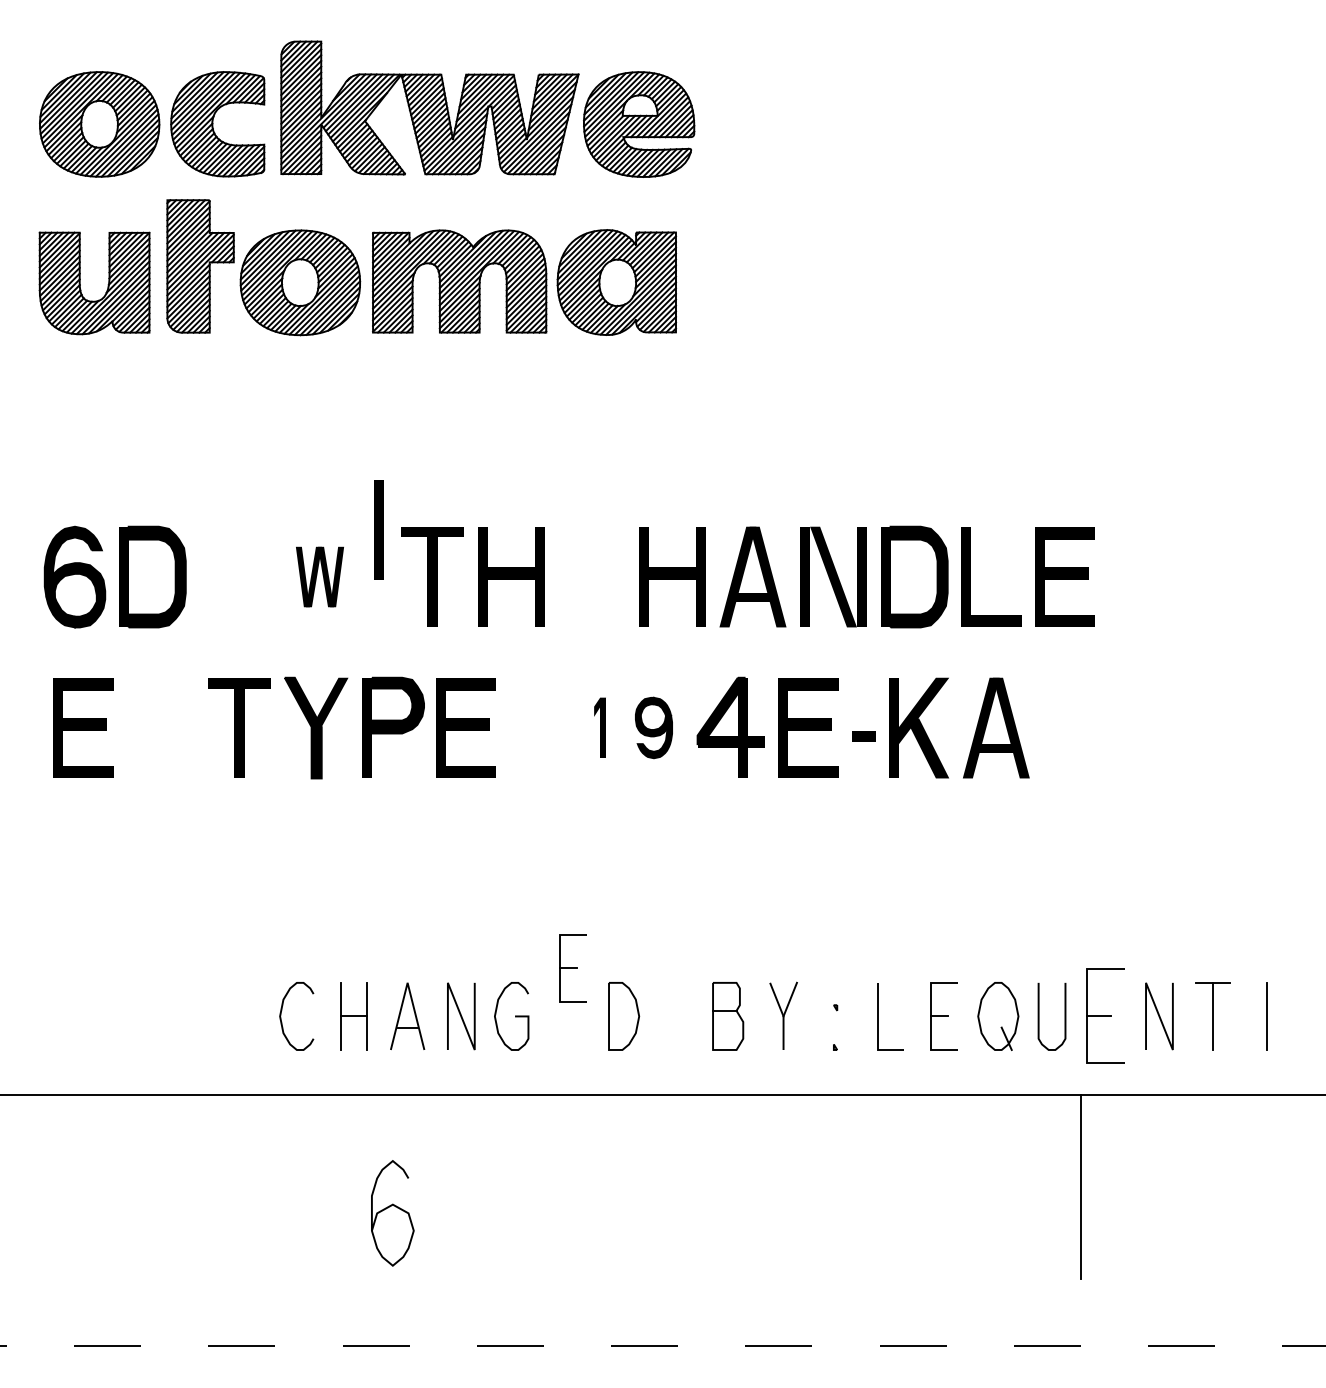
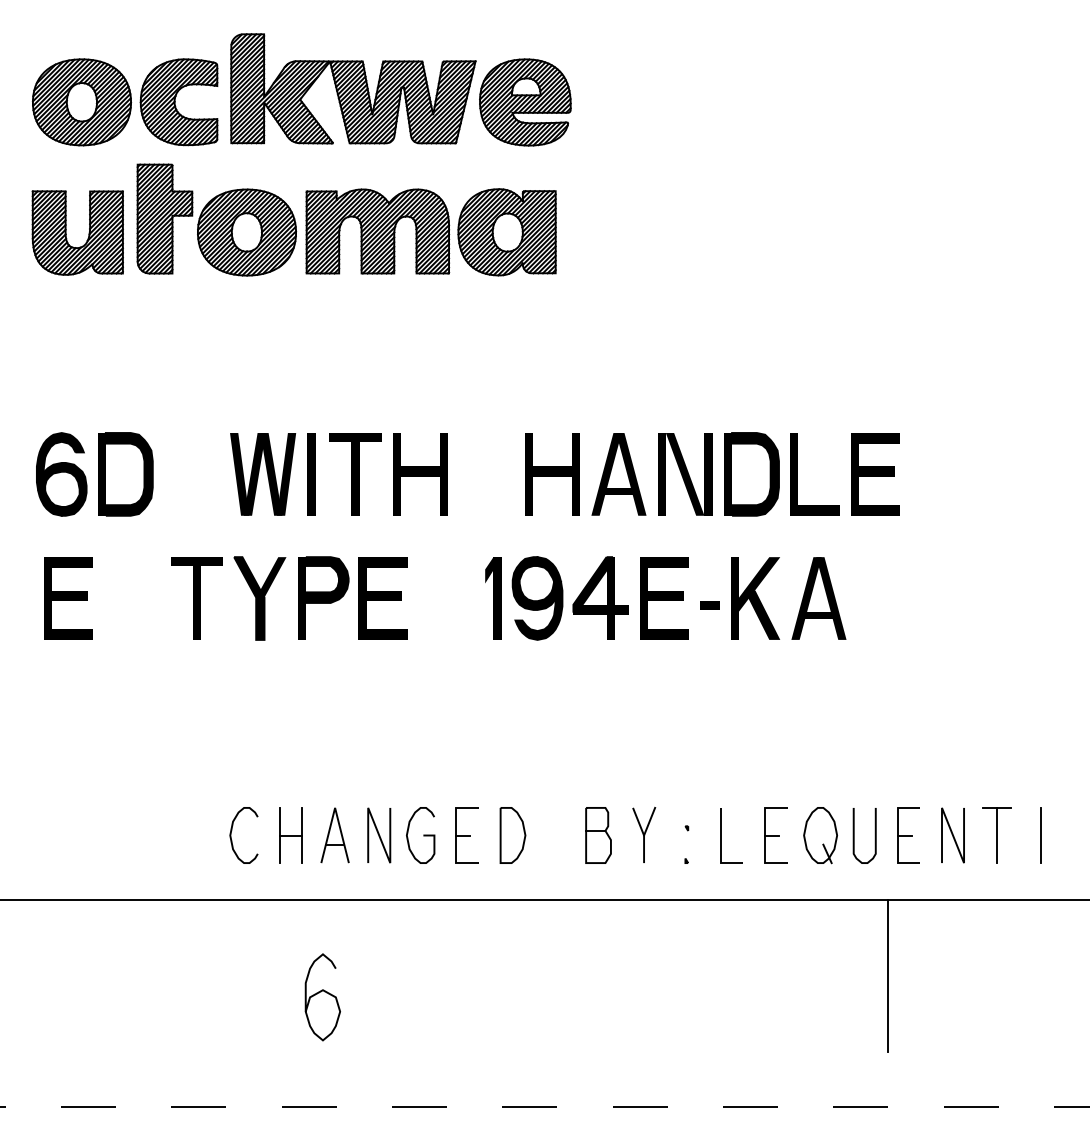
part: (378, 529) -> (311, 473), moved
part: (319, 576) -> (262, 473), size x1.67
part: (599, 727) -> (492, 598), size x1.67
part: (653, 727) -> (537, 598), size x1.67
part: (572, 968) -> (466, 835), moved
part: (1104, 1016) -> (907, 835), size x0.71

